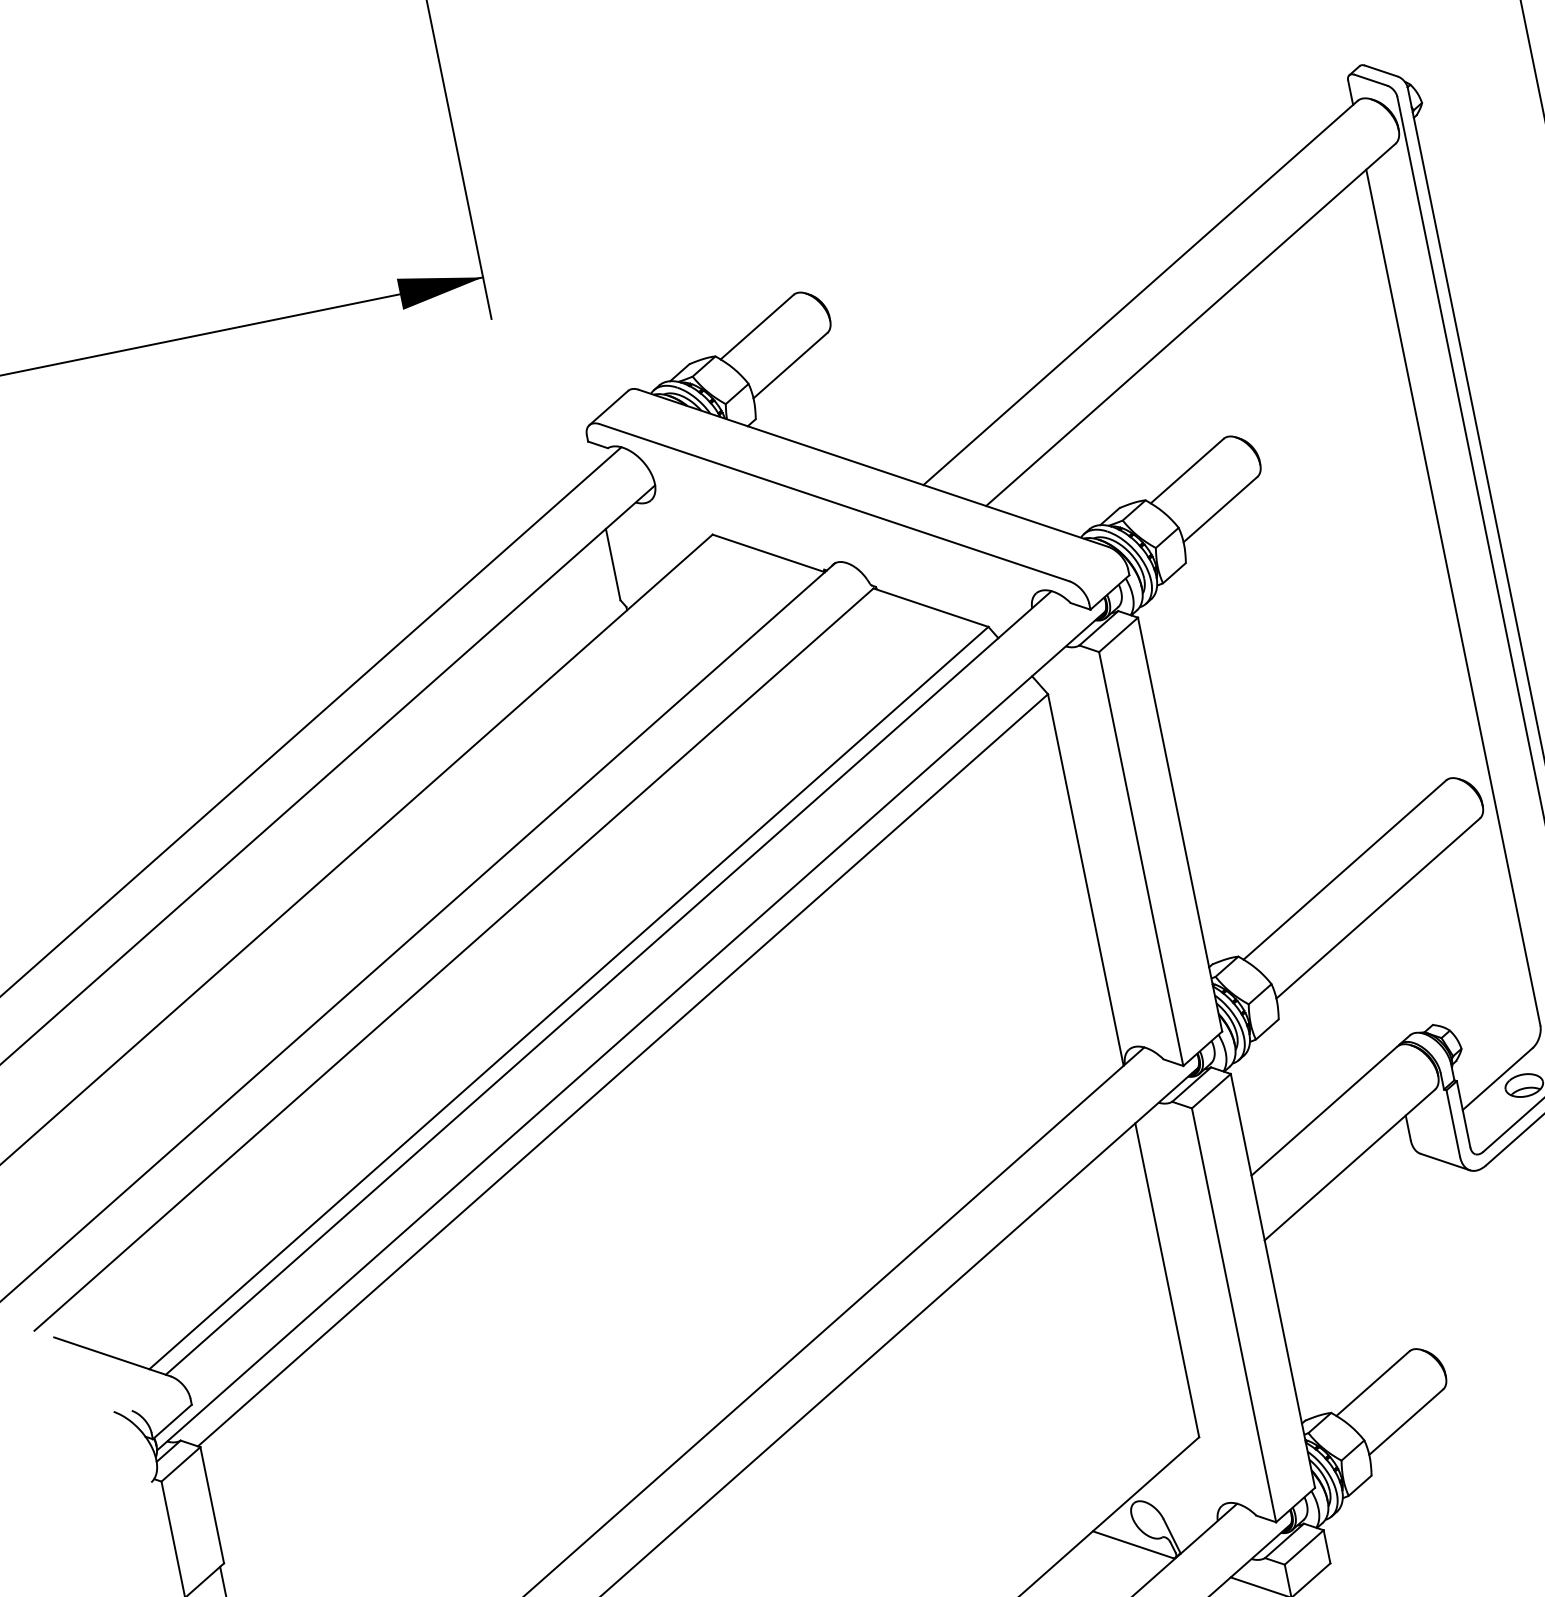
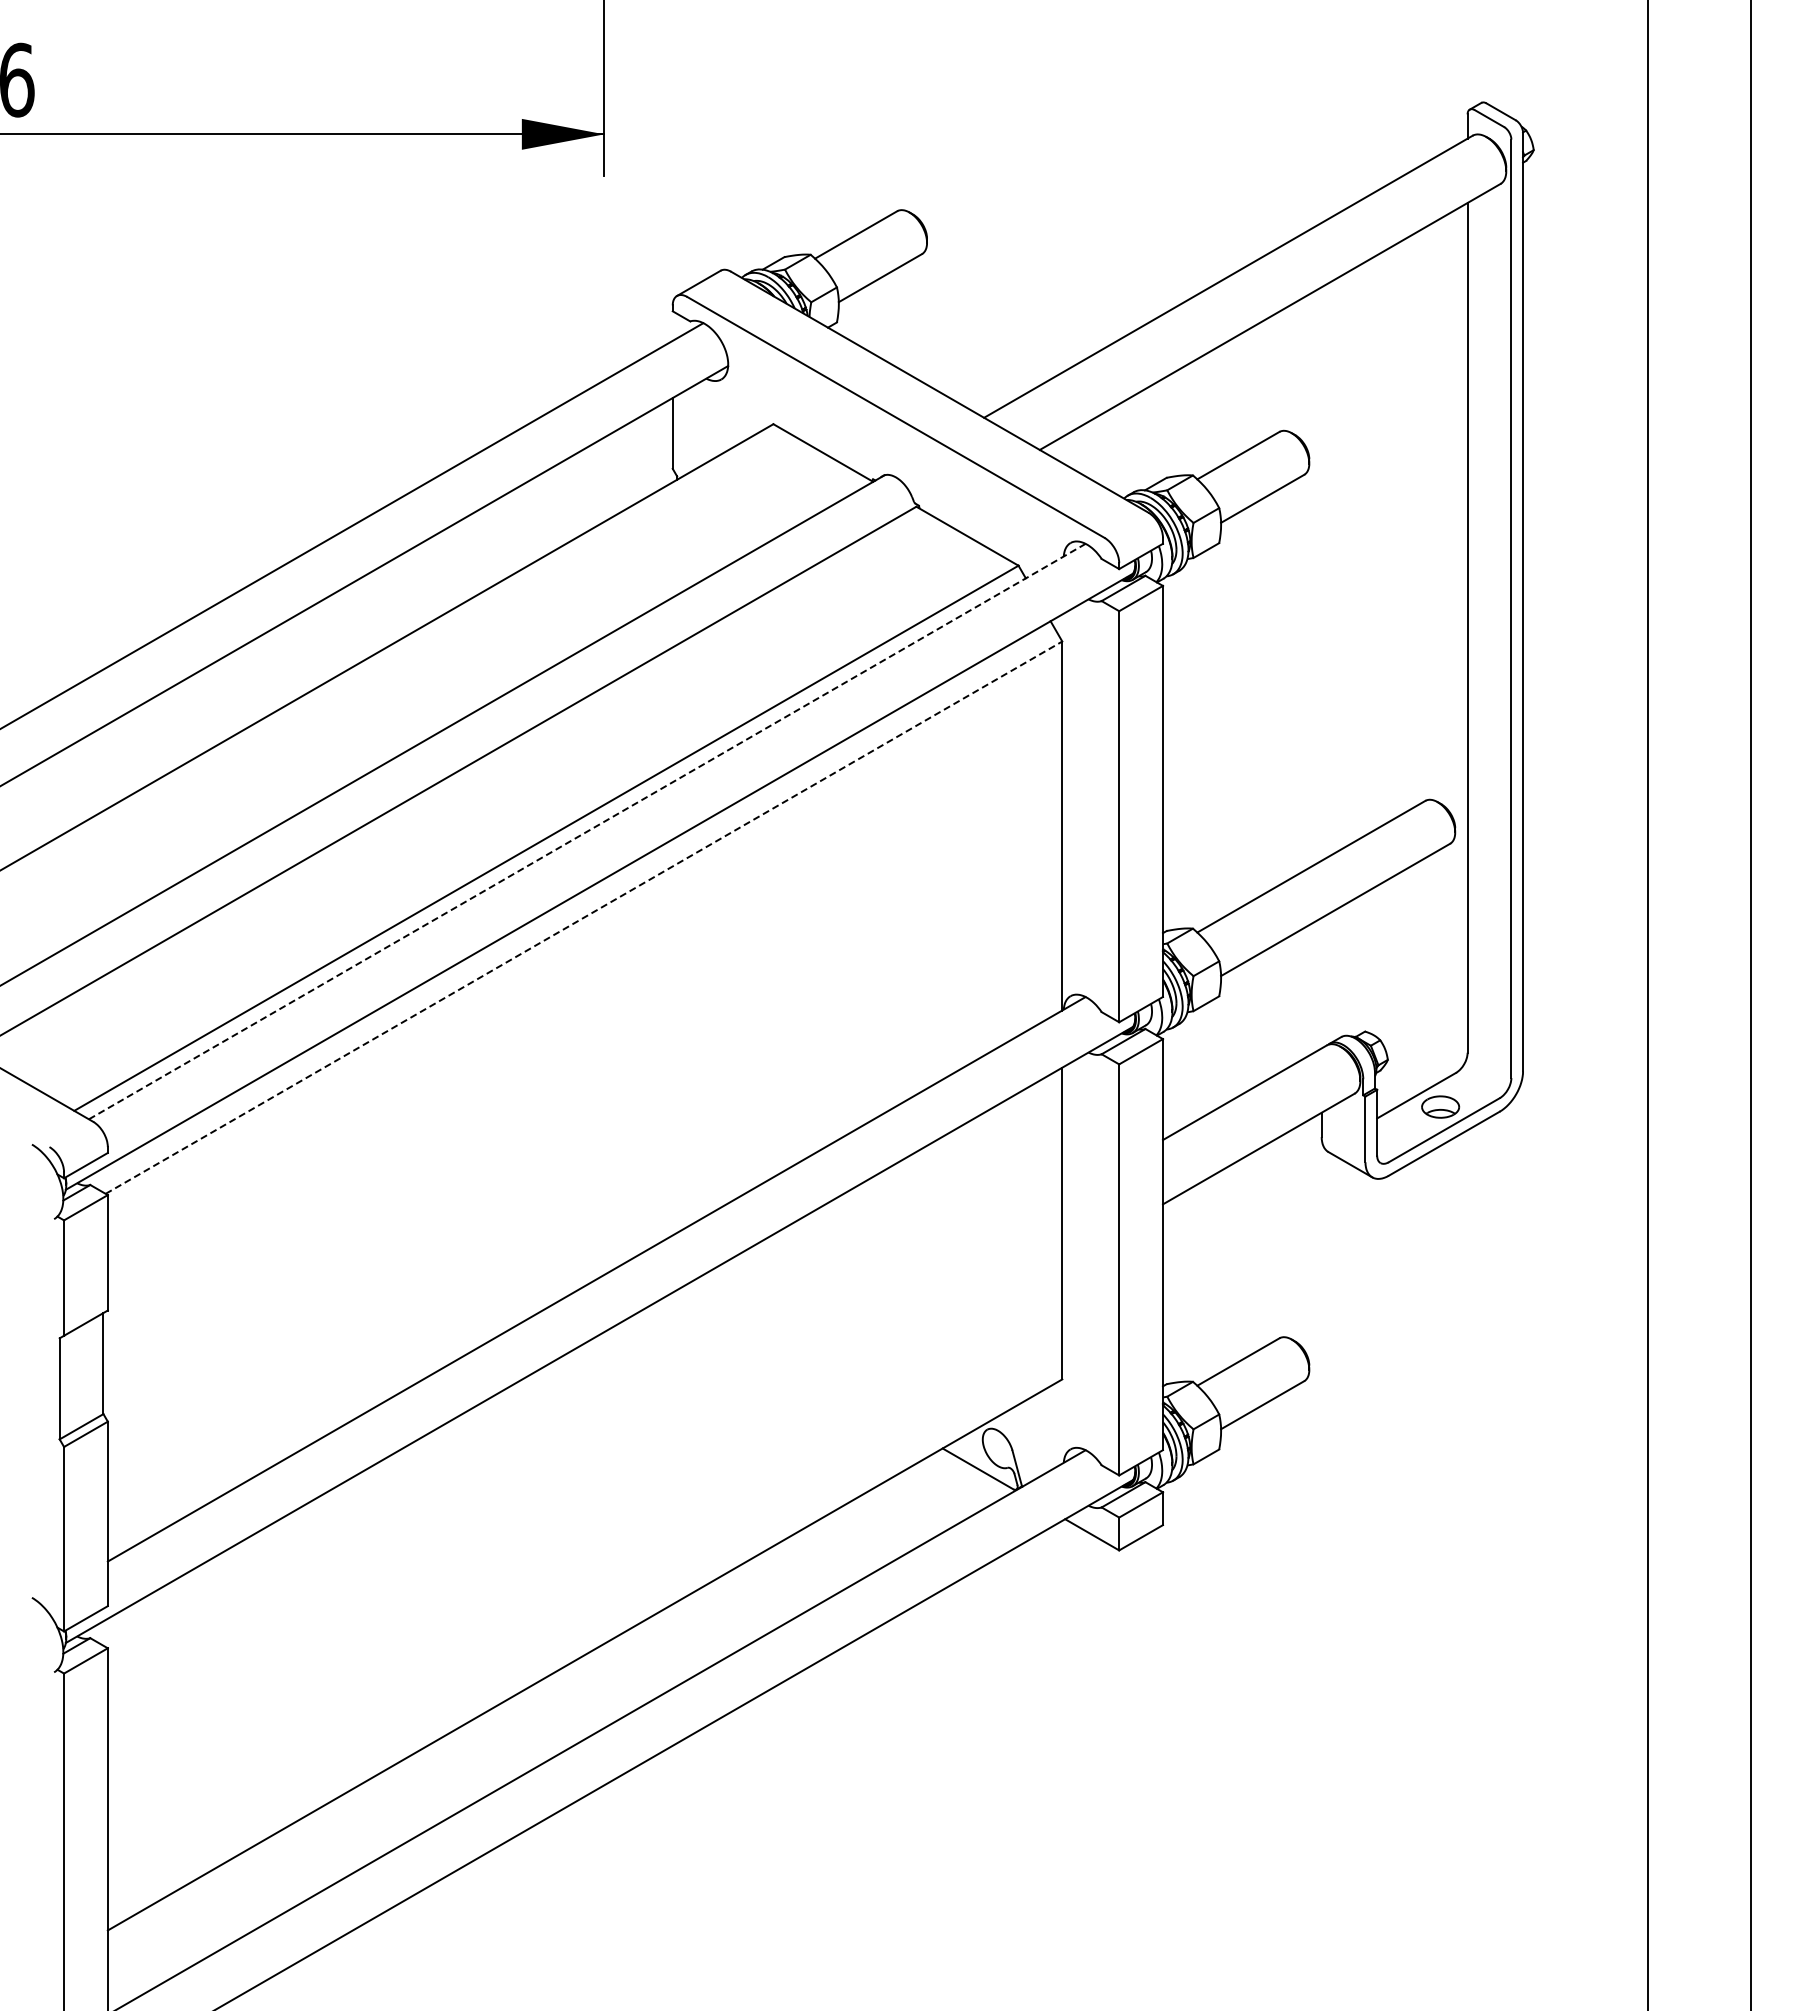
line: (608, 982) -> (587, 831), solid -> dashed
line: (623, 1070) -> (584, 917), solid -> dashed

